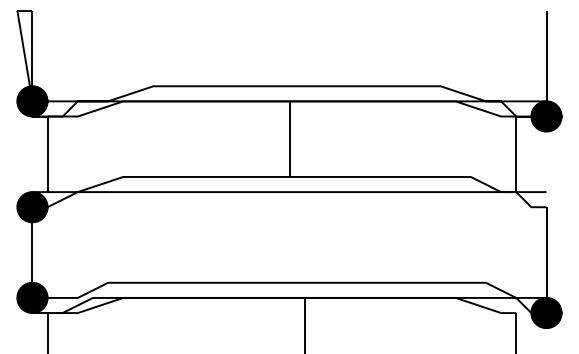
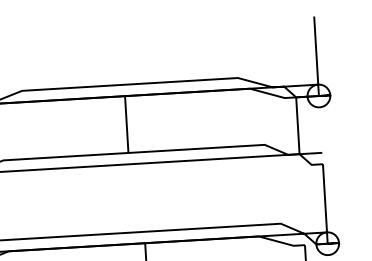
fill: (546, 116) -> (318, 96), removed
fill: (546, 312) -> (327, 243), removed

